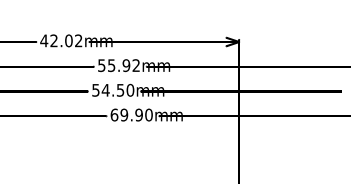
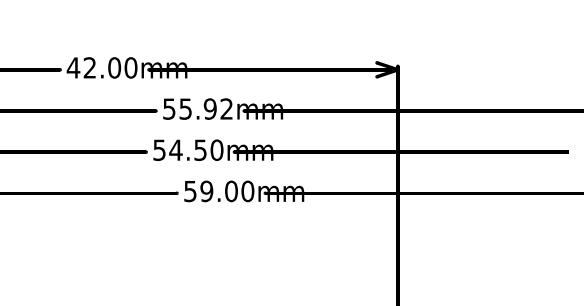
text: (78, 40) -> (130, 67), 42.02mm -> 42.00mm
text: (126, 114) -> (210, 190), 69.90mm -> 59.00mm

